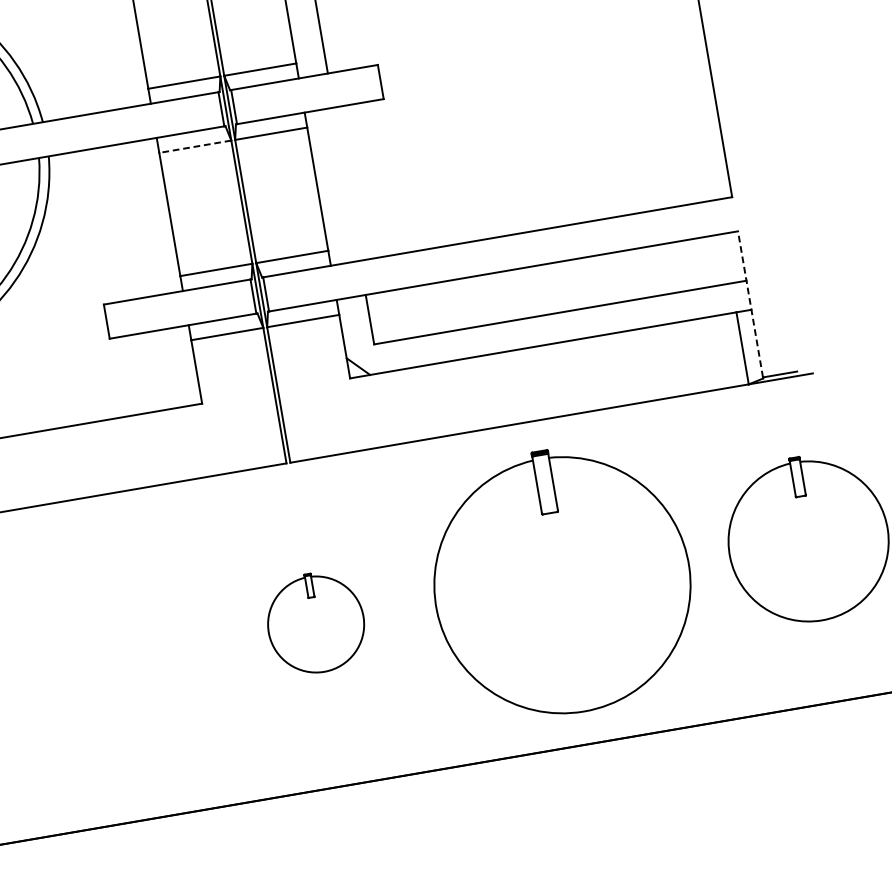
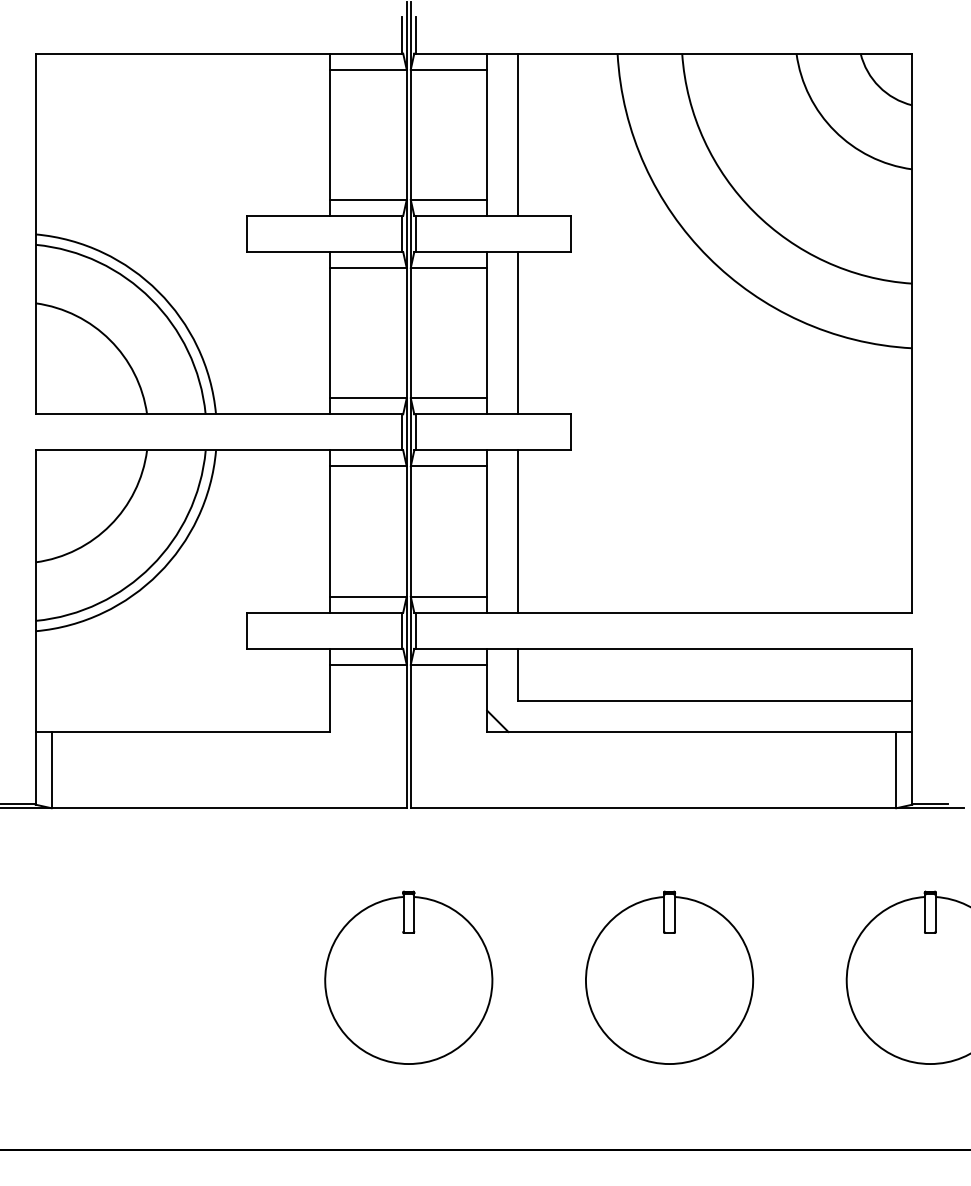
line: (195, 146) -> (368, 466), dashed -> solid
line: (346, 184) -> (517, 531), added
line: (750, 303) -> (912, 725), dashed -> solid
part: (561, 580) -> (669, 977), size x0.62
part: (315, 622) -> (408, 977), size x1.67

